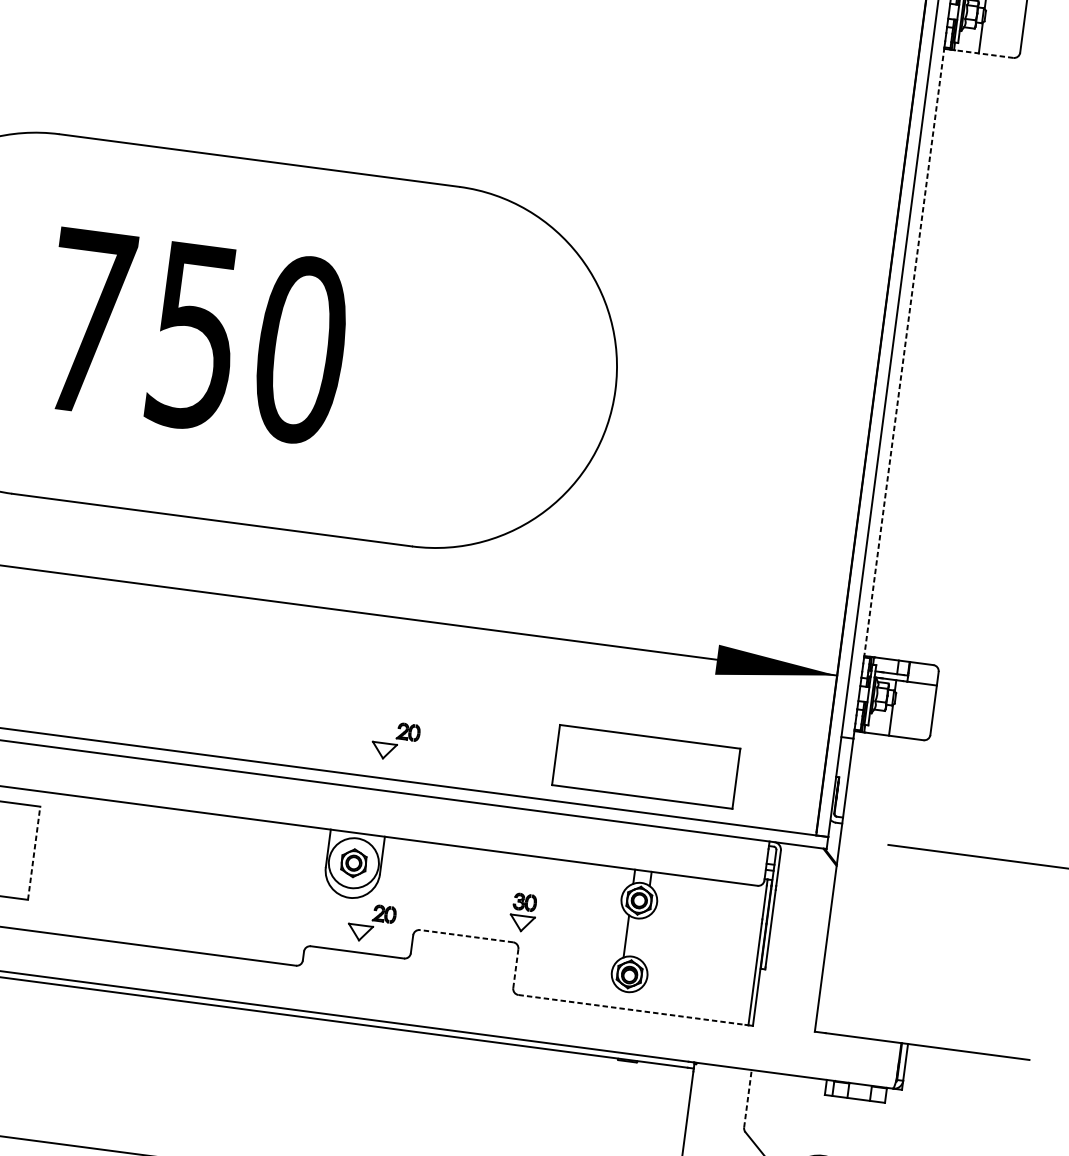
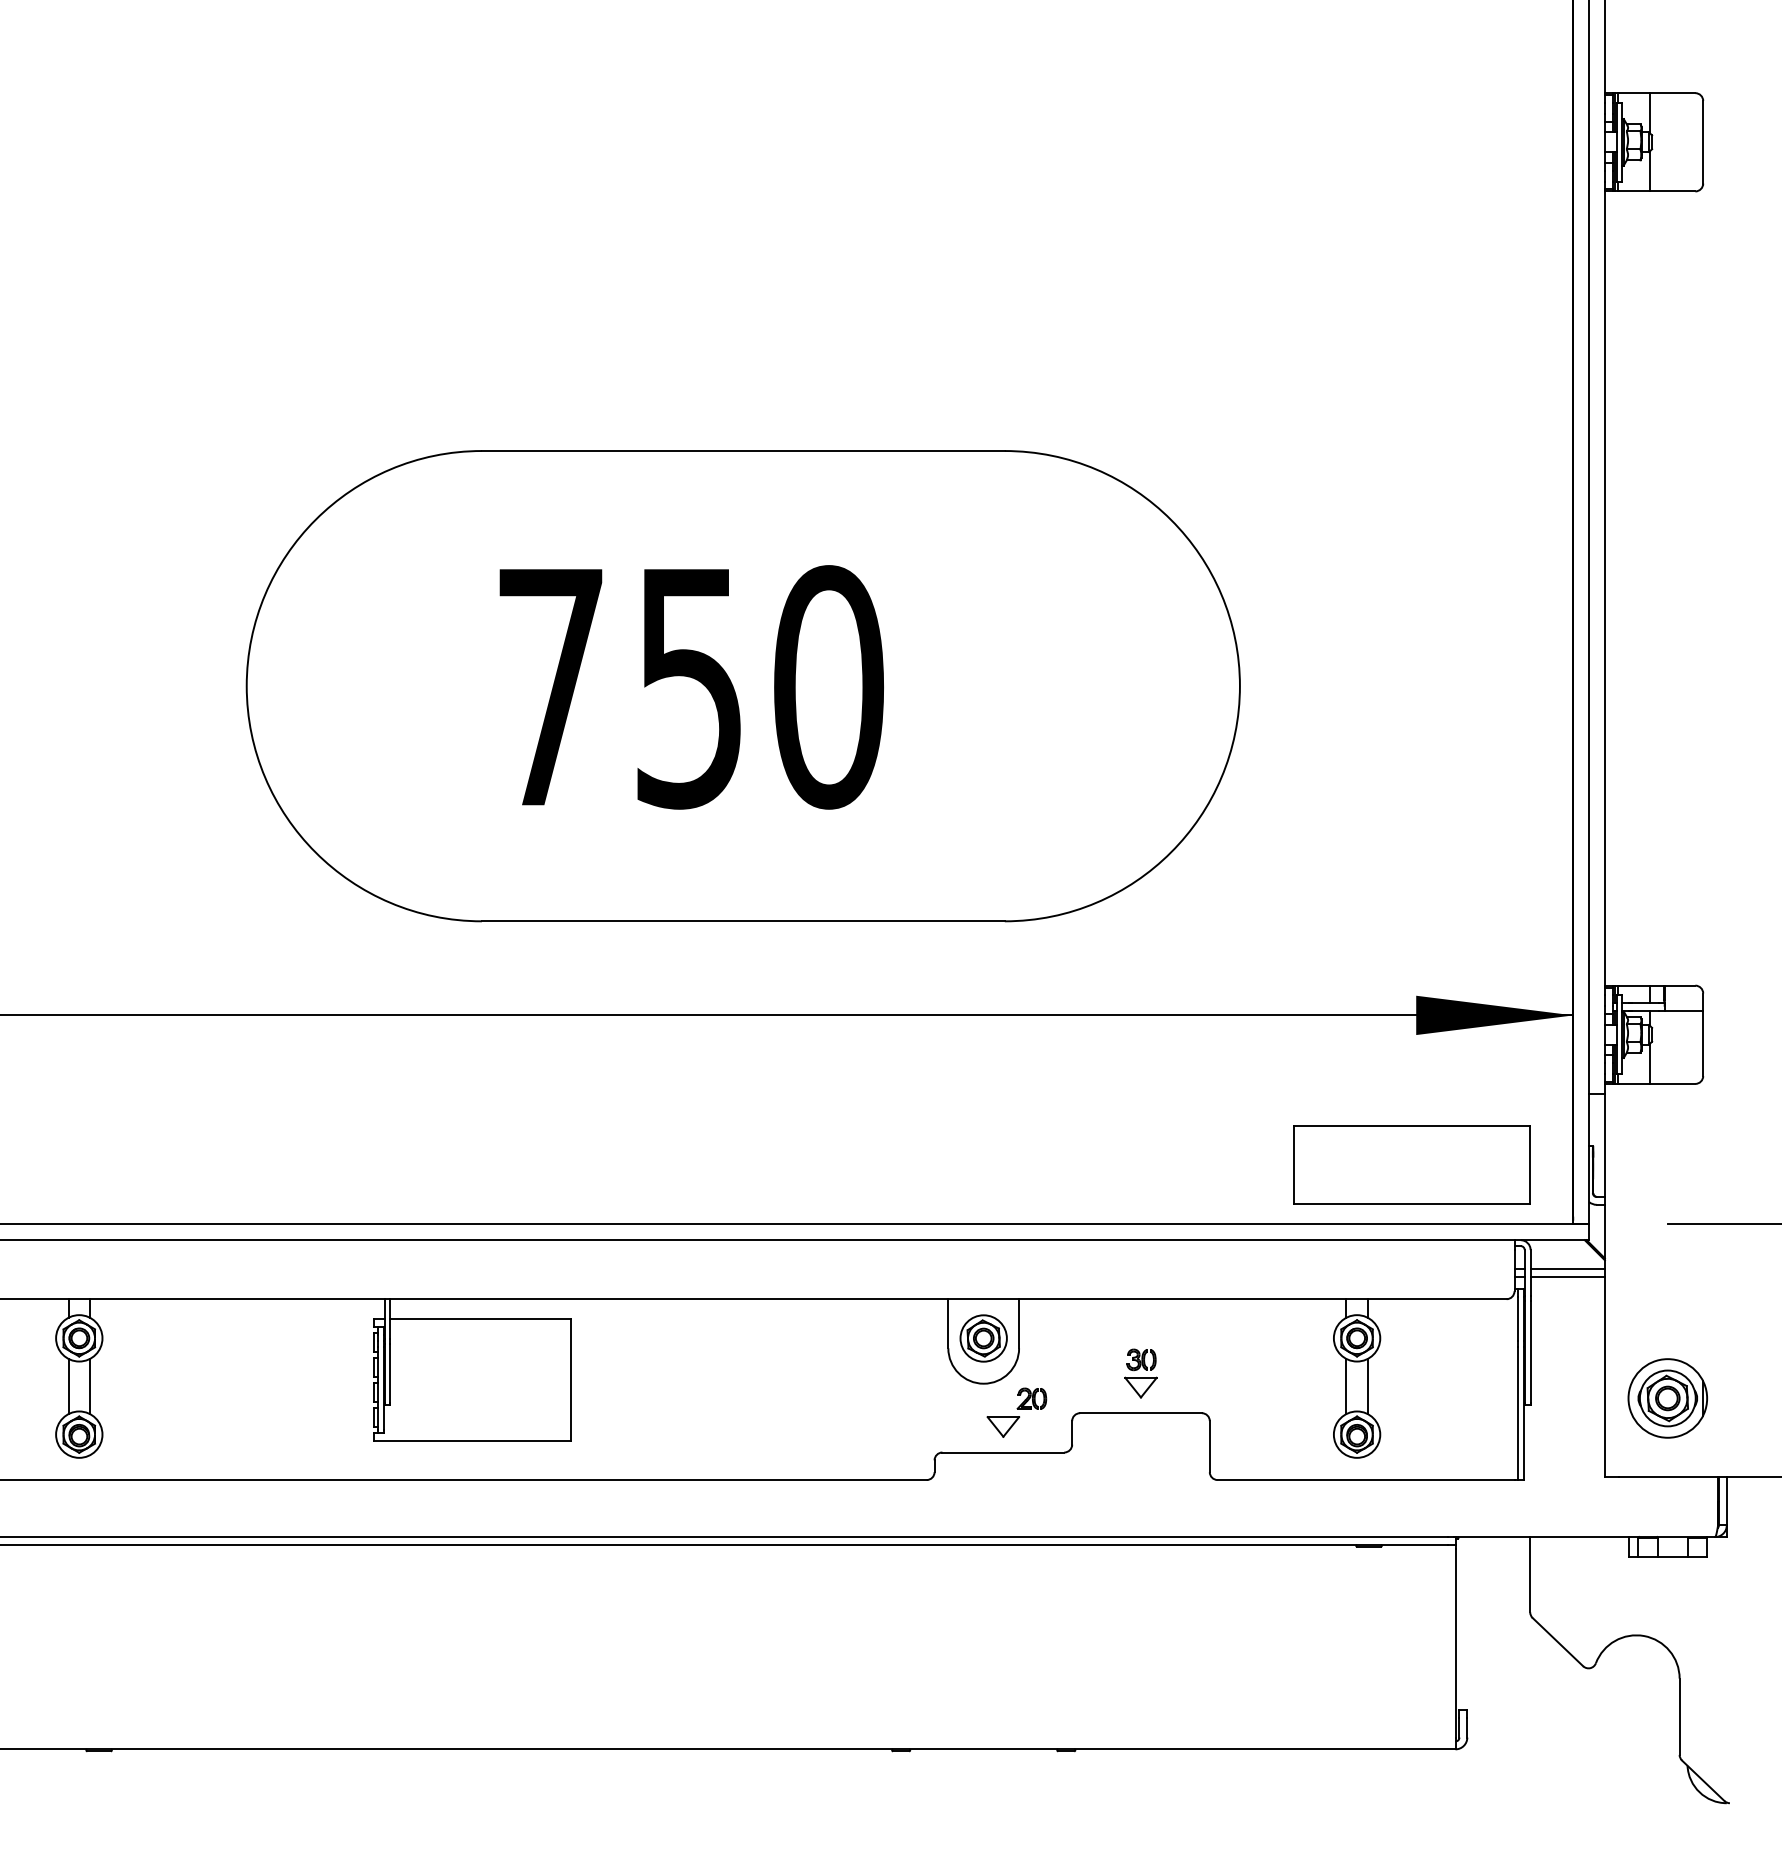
line: (983, 54) -> (1656, 191), dashed -> solid
line: (903, 353) -> (1604, 589), dashed -> solid
part: (395, 741) -> (1016, 1174), removed
part: (645, 766) -> (1411, 1164), moved
line: (33, 852) -> (570, 1379), dashed -> solid
circle: (353, 863) -> (983, 1338), size x0.71
line: (807, 869) -> (1567, 1269), added
line: (806, 875) -> (1567, 1277), added
part: (522, 912) -> (1140, 1373), moved
line: (466, 936) -> (1140, 1413), dashed -> solid
line: (643, 938) -> (1368, 1386), added
line: (515, 968) -> (1209, 1446), dashed -> solid
part: (870, 977) -> (1667, 1398), added
line: (632, 1010) -> (1366, 1480), dashed -> solid
line: (748, 1098) -> (1530, 1574), dashed -> solid

